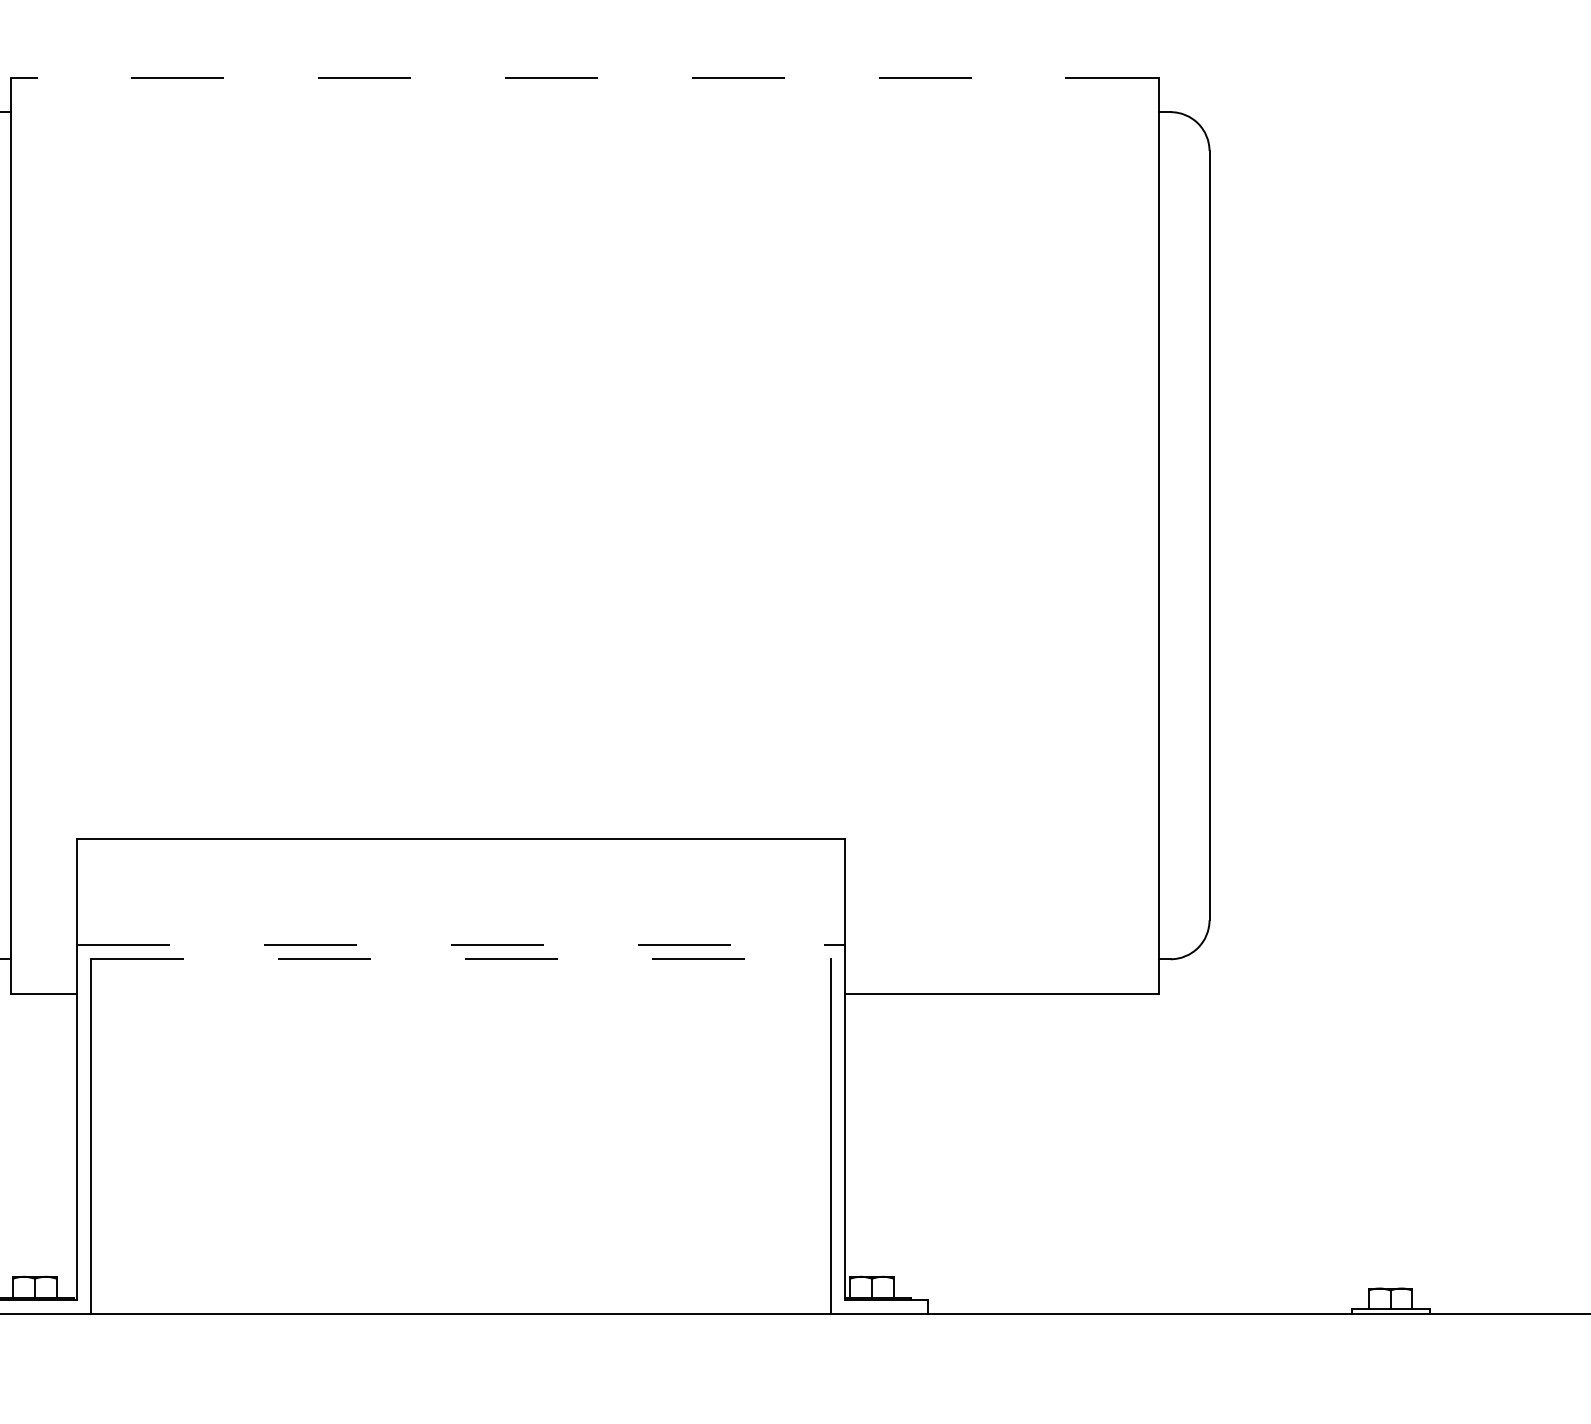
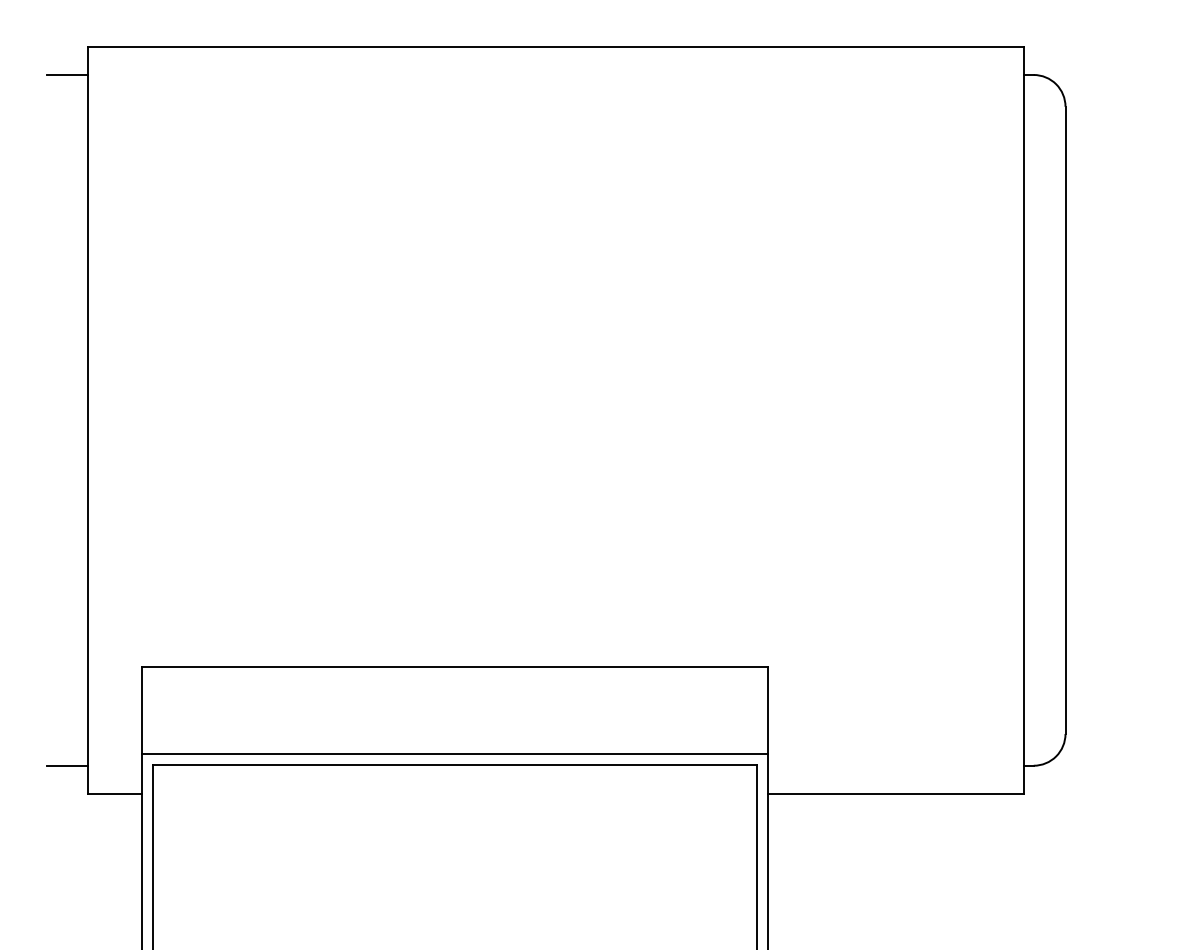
line: (584, 77) -> (555, 46), dashed -> solid
line: (460, 944) -> (454, 753), dashed -> solid
line: (460, 958) -> (454, 765), dashed -> solid

